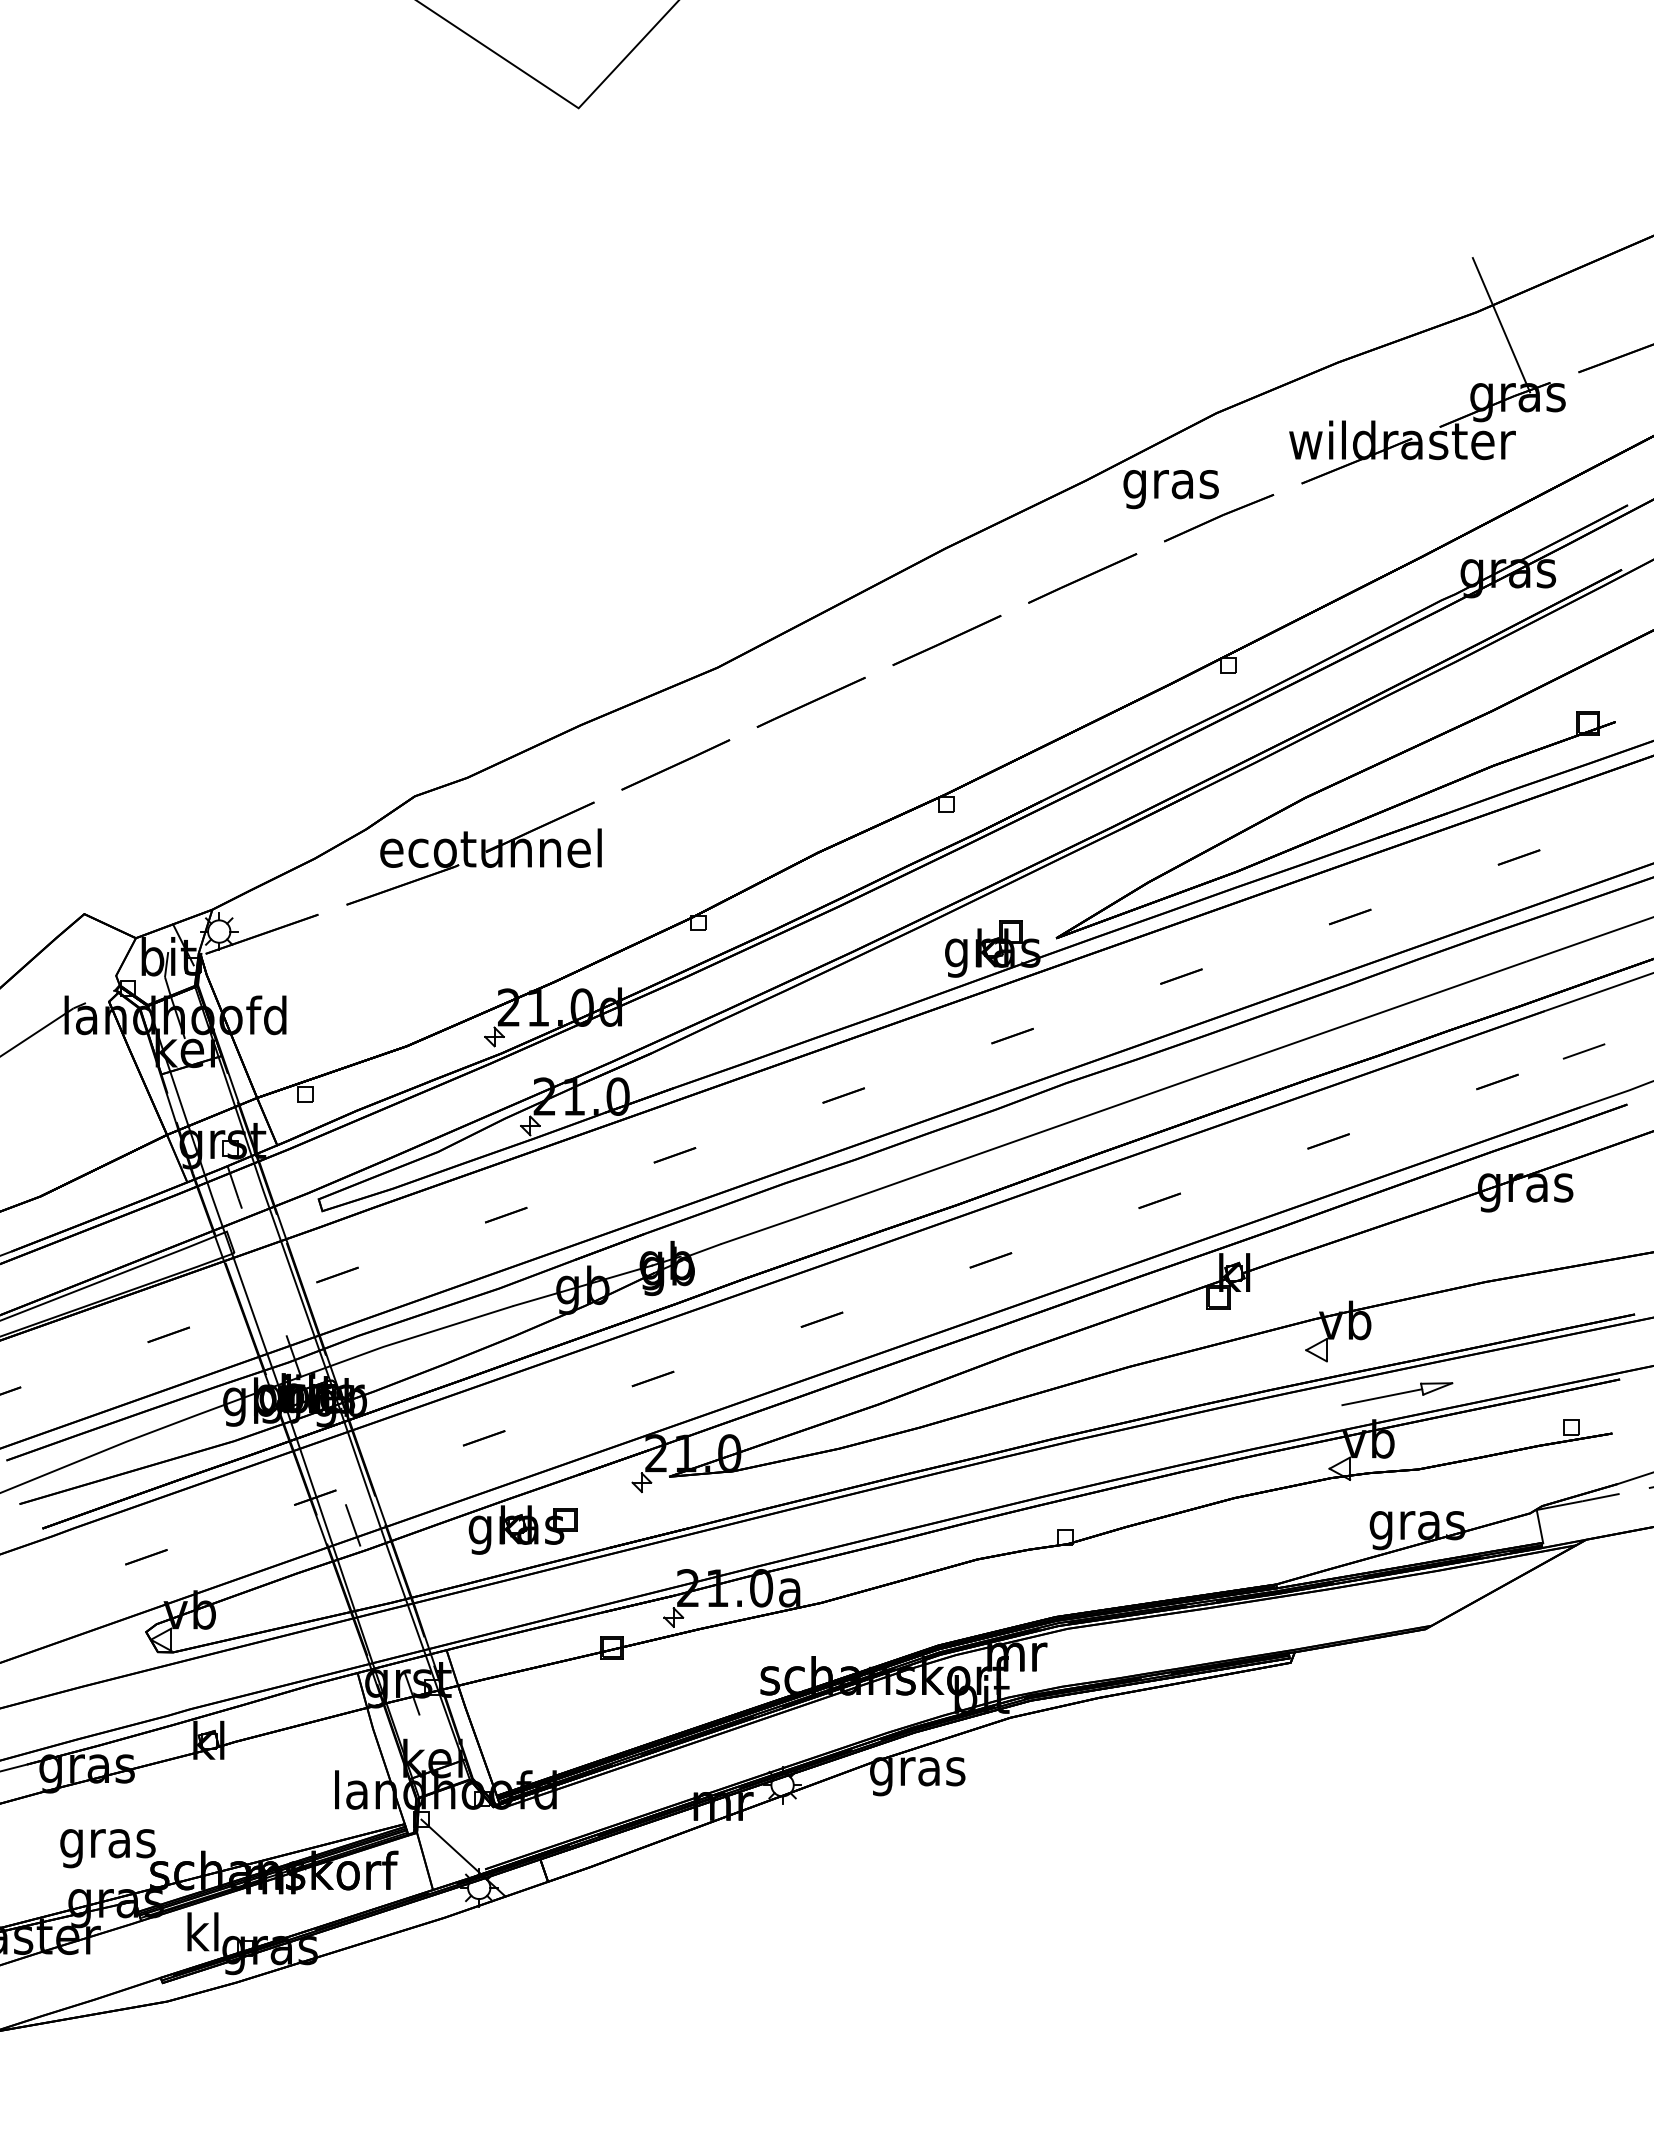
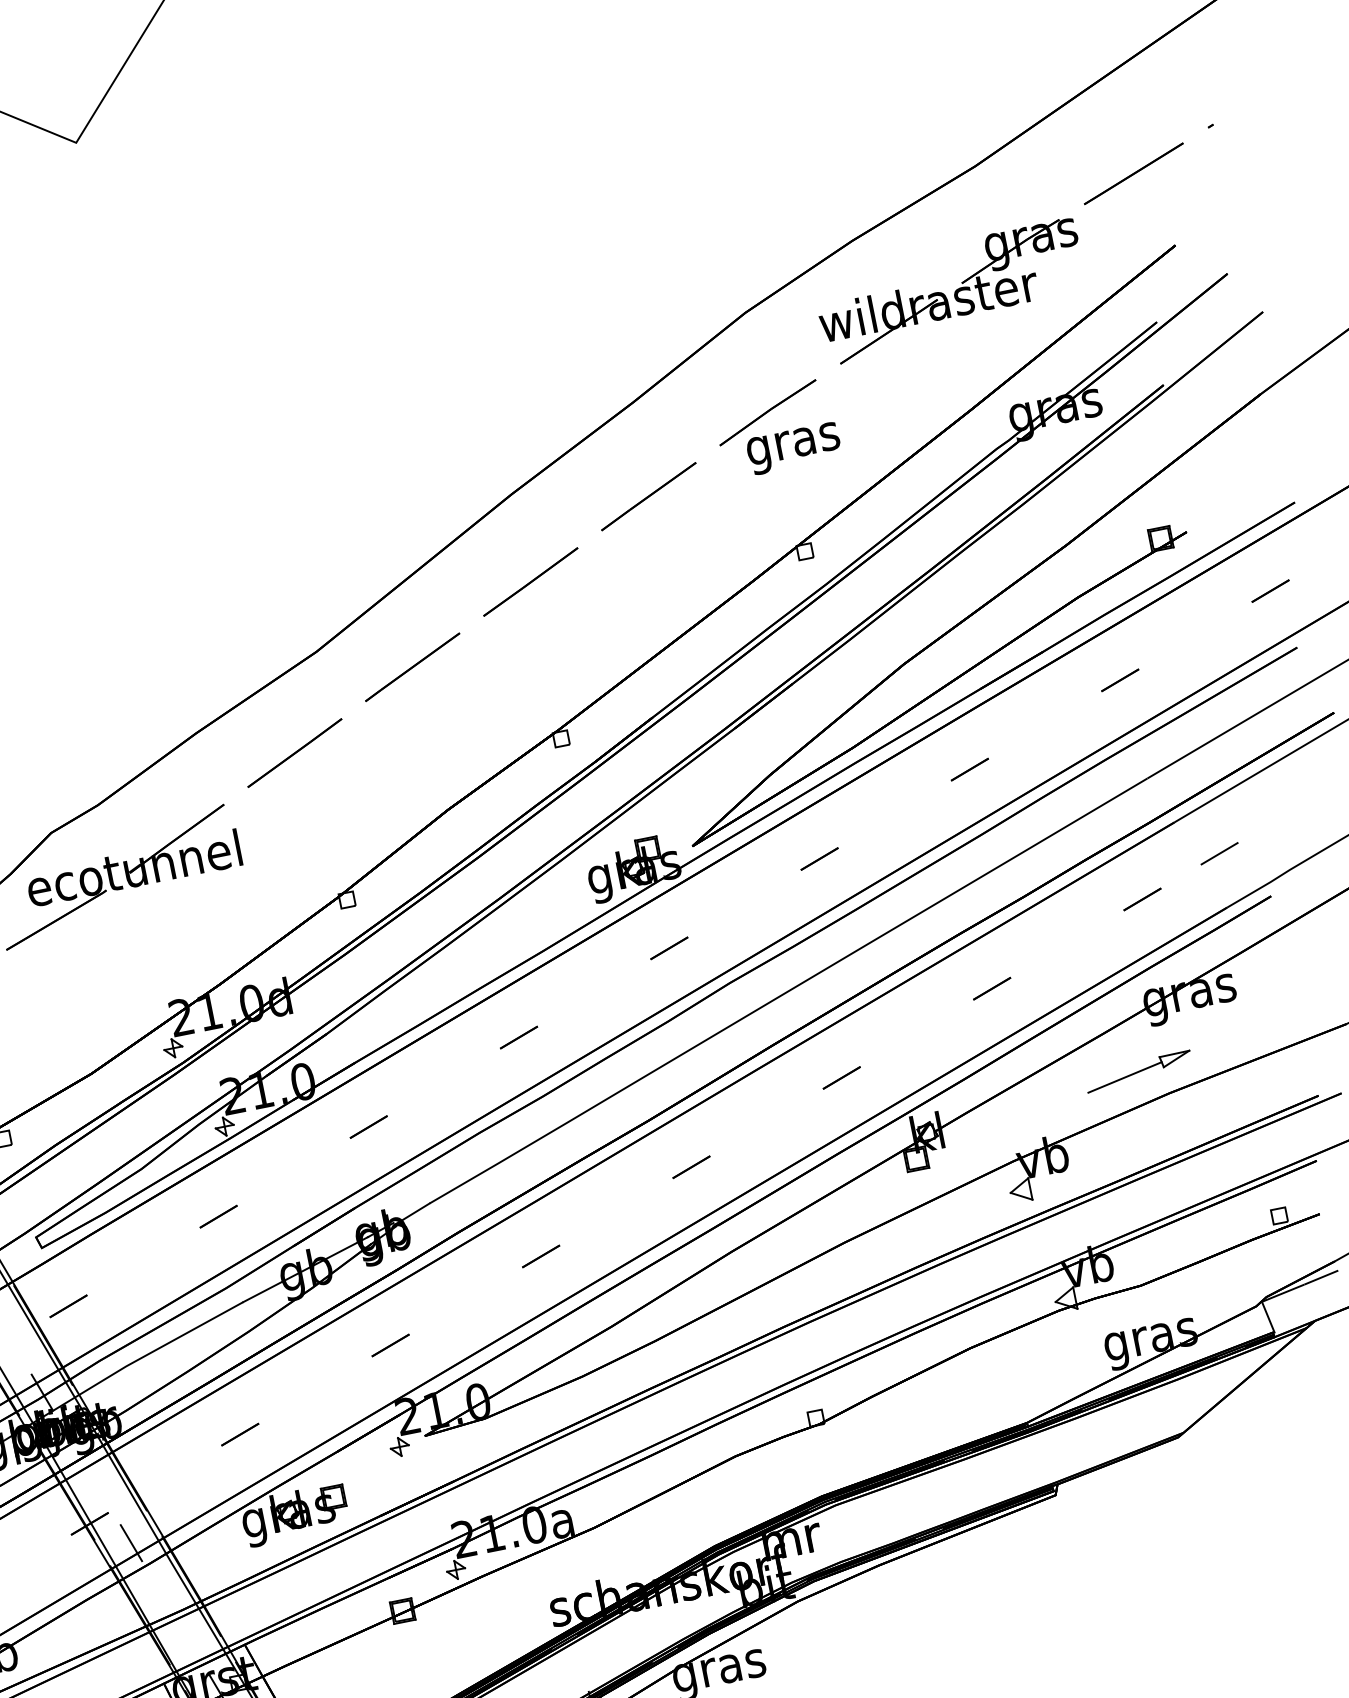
line: (1501, 325) -> (1001, 174), removed
text: (1170, 489) -> (793, 448), moved
part: (1397, 1394) -> (1139, 1071), moved

